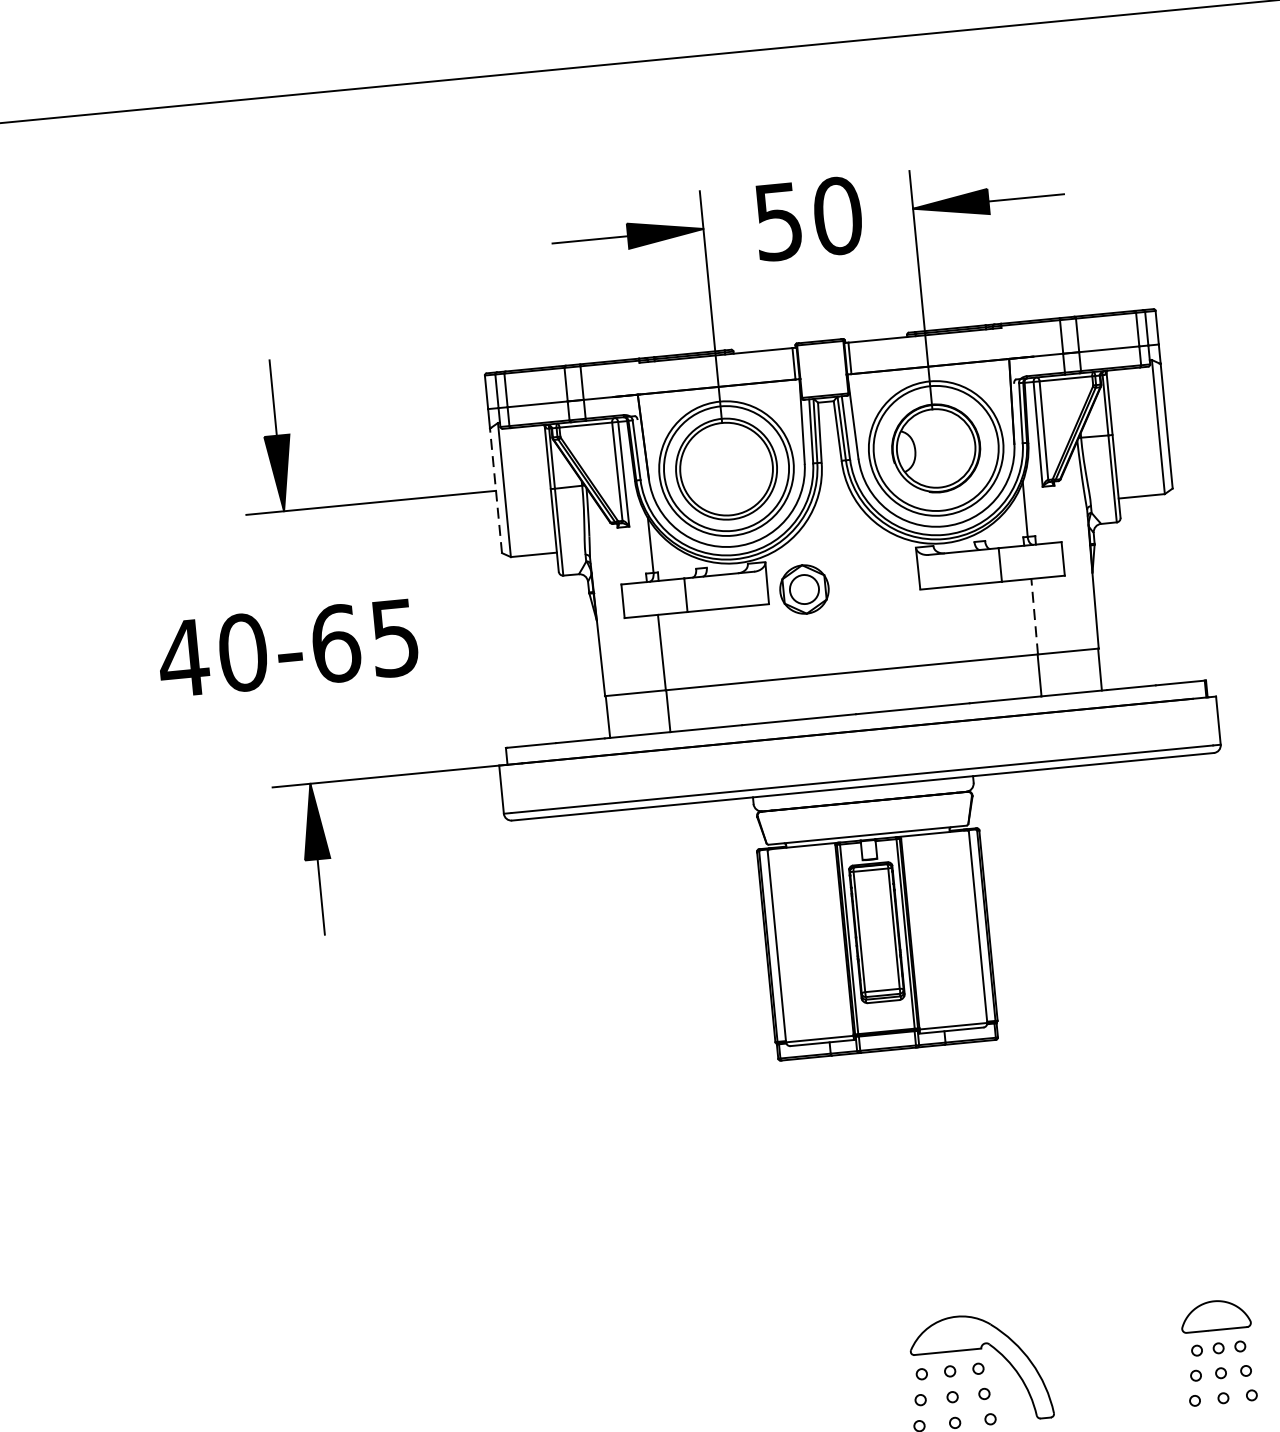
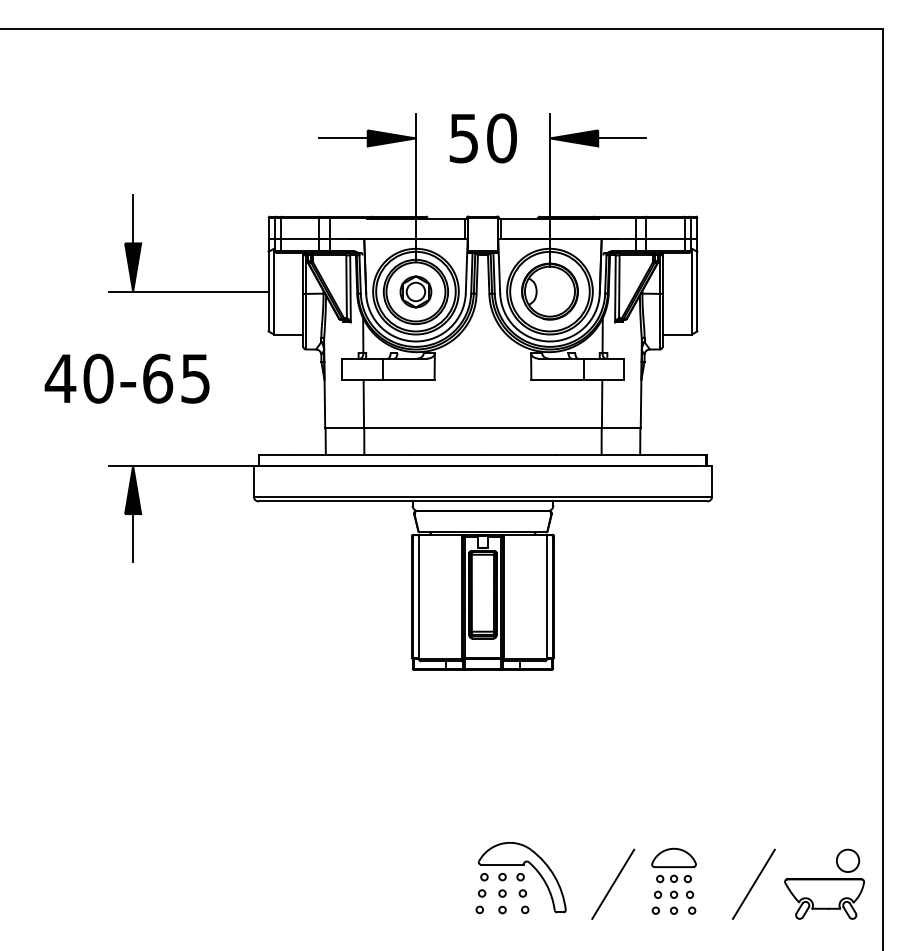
line: (495, 490) -> (268, 291), dashed -> solid
part: (803, 588) -> (415, 291), moved
line: (1035, 615) -> (602, 403), dashed -> solid
line: (1124, 1364) -> (613, 883), added

